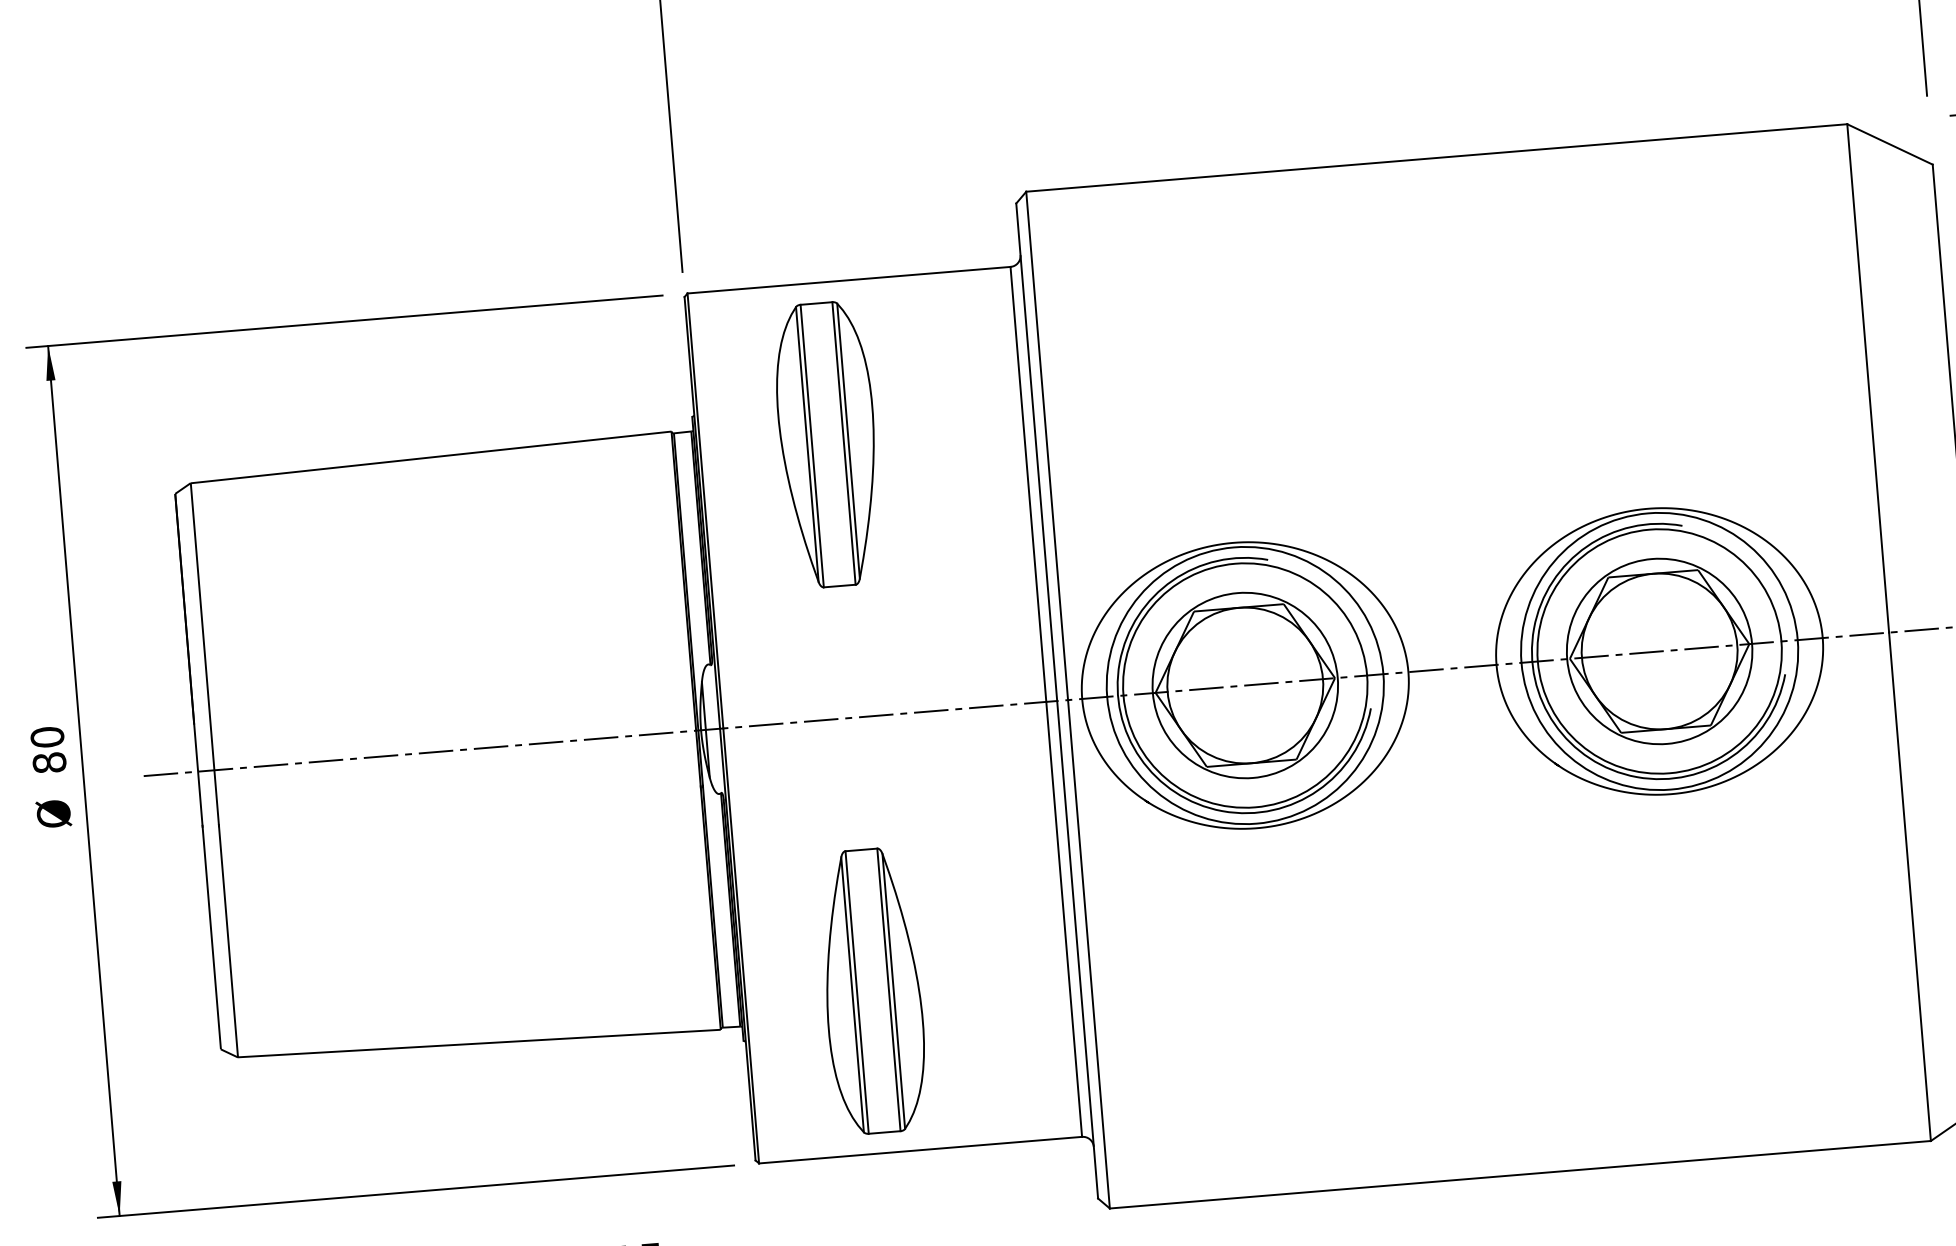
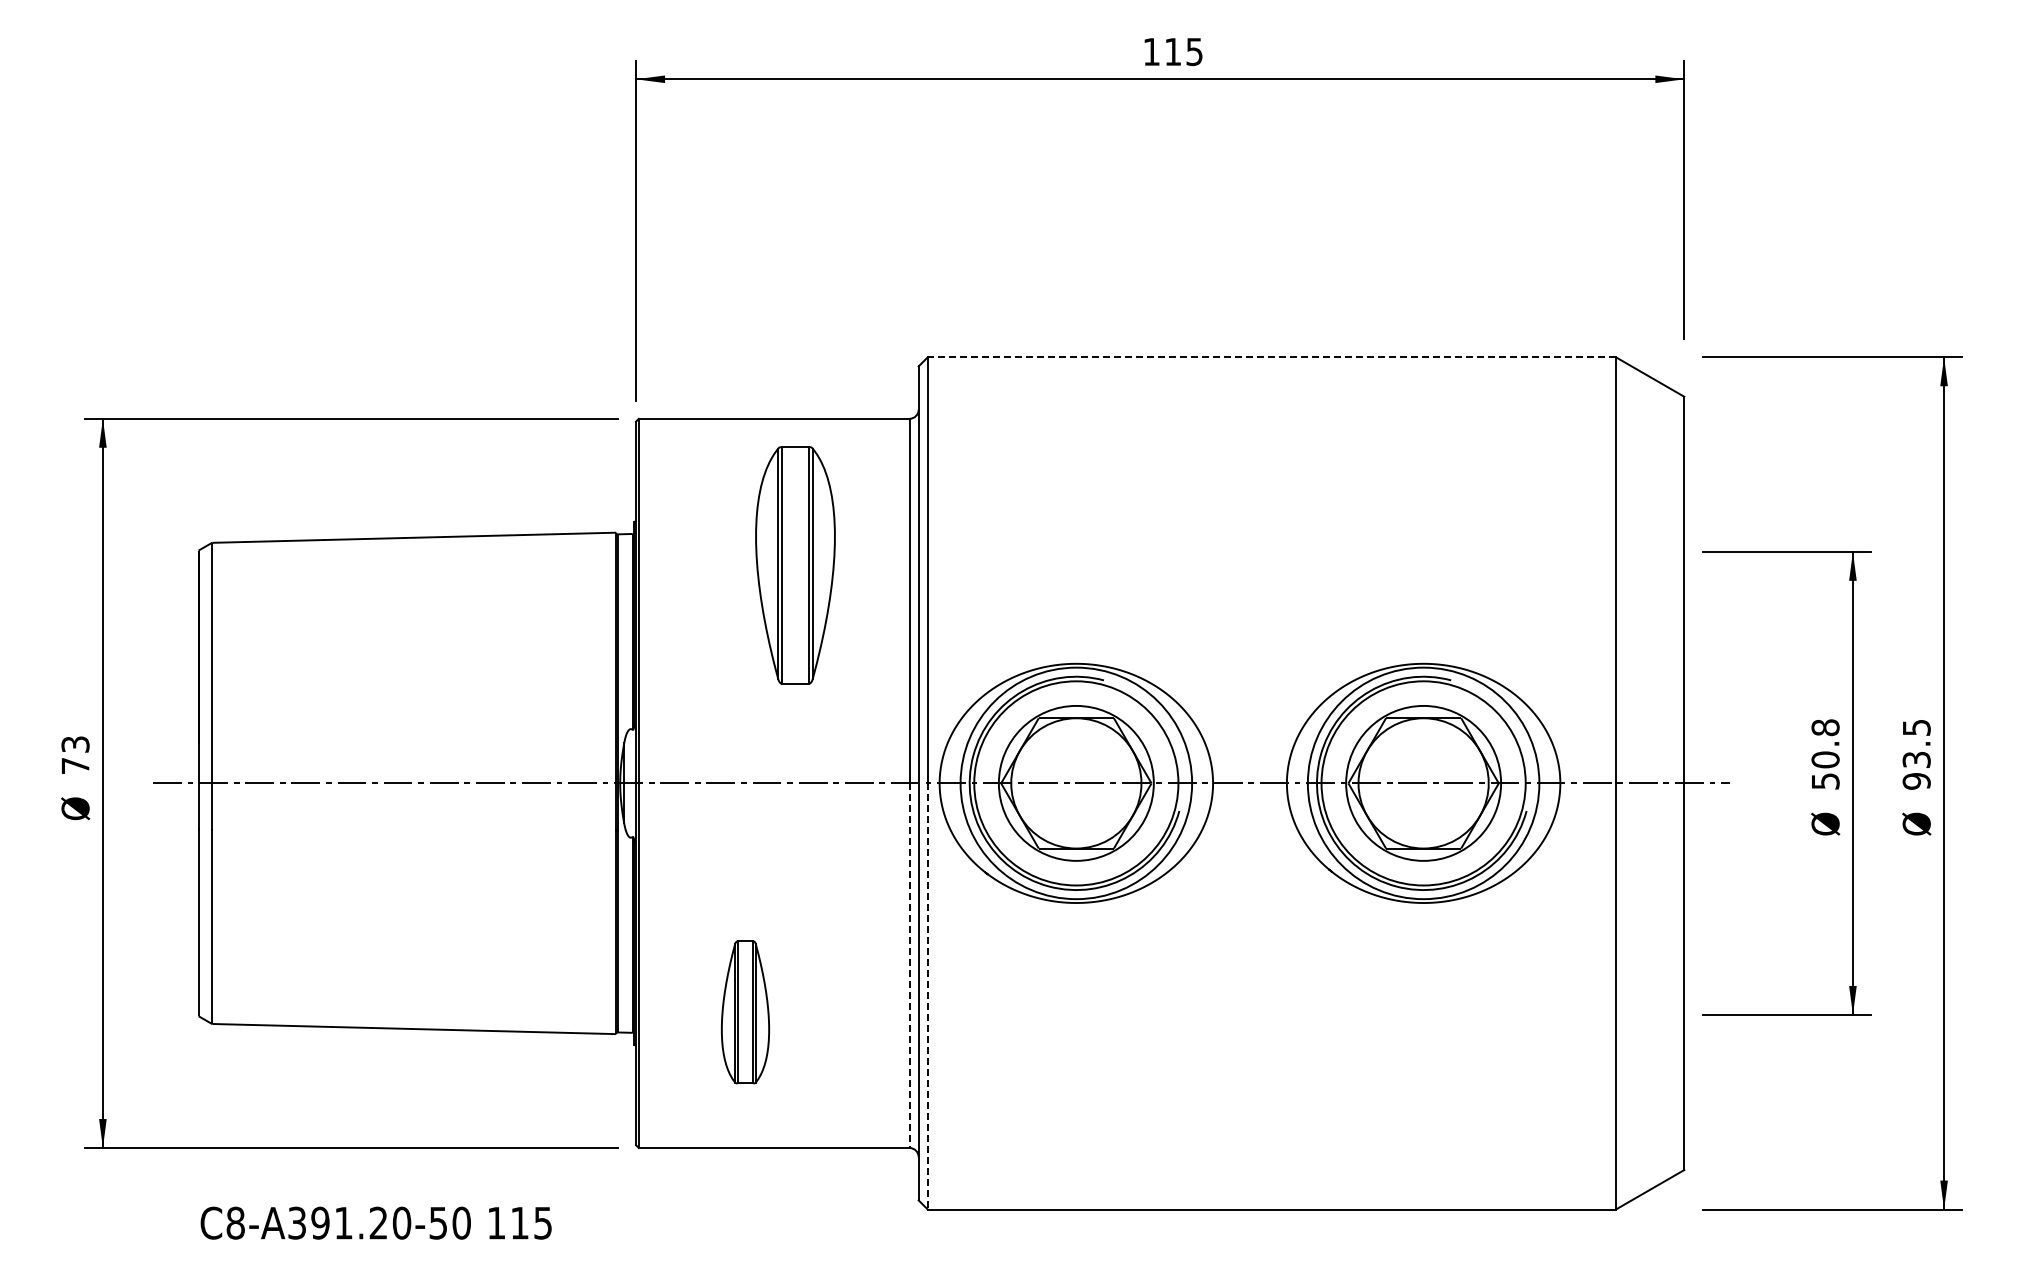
line: (1436, 158) -> (1271, 357), solid -> dashed
part: (828, 444) -> (795, 565), moved
text: (48, 750) -> (75, 755), 80 -> 73
line: (1064, 920) -> (909, 966), solid -> dashed
line: (1088, 954) -> (927, 996), solid -> dashed
part: (873, 991) -> (745, 1012), size x0.6

